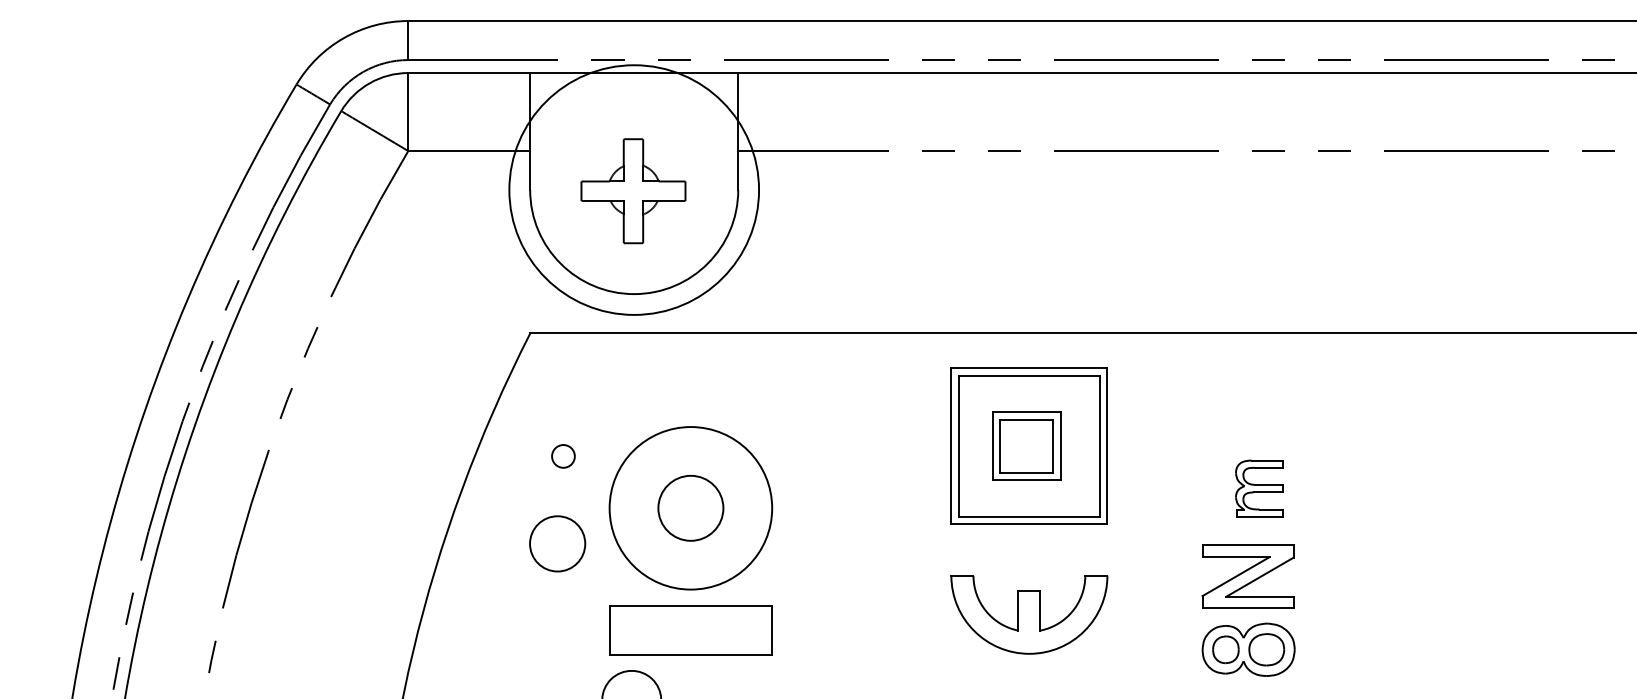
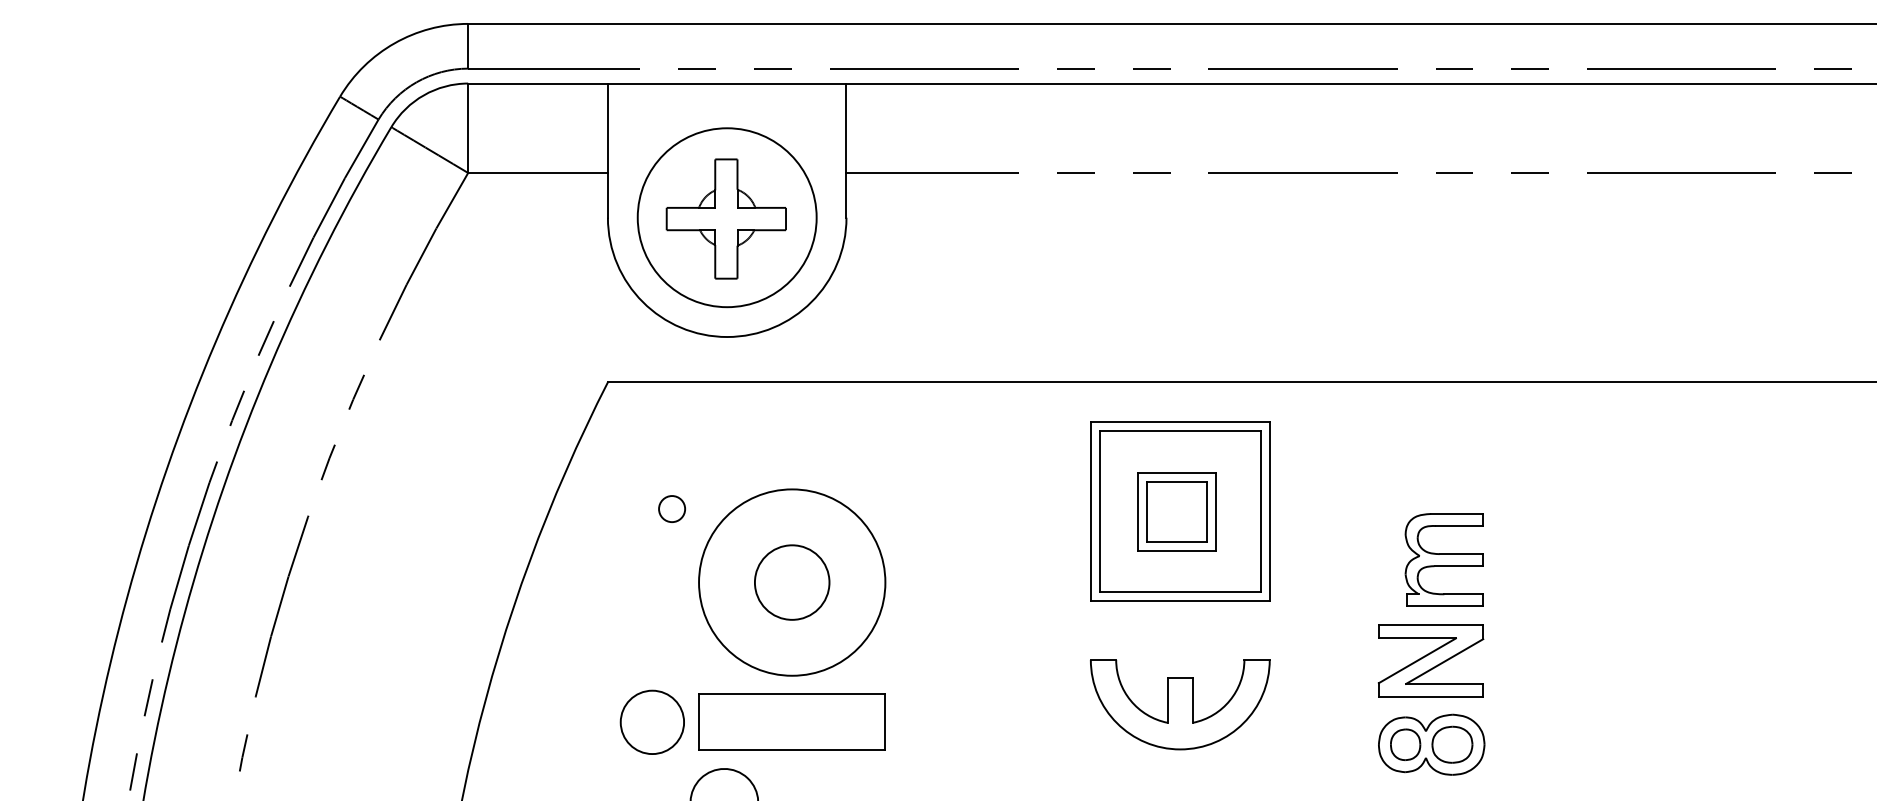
circle: (633, 189) -> (726, 217), size x0.62
circle: (562, 455) -> (671, 508), moved
part: (1258, 488) -> (1443, 559), size x1.43
circle: (556, 543) -> (651, 721), moved

